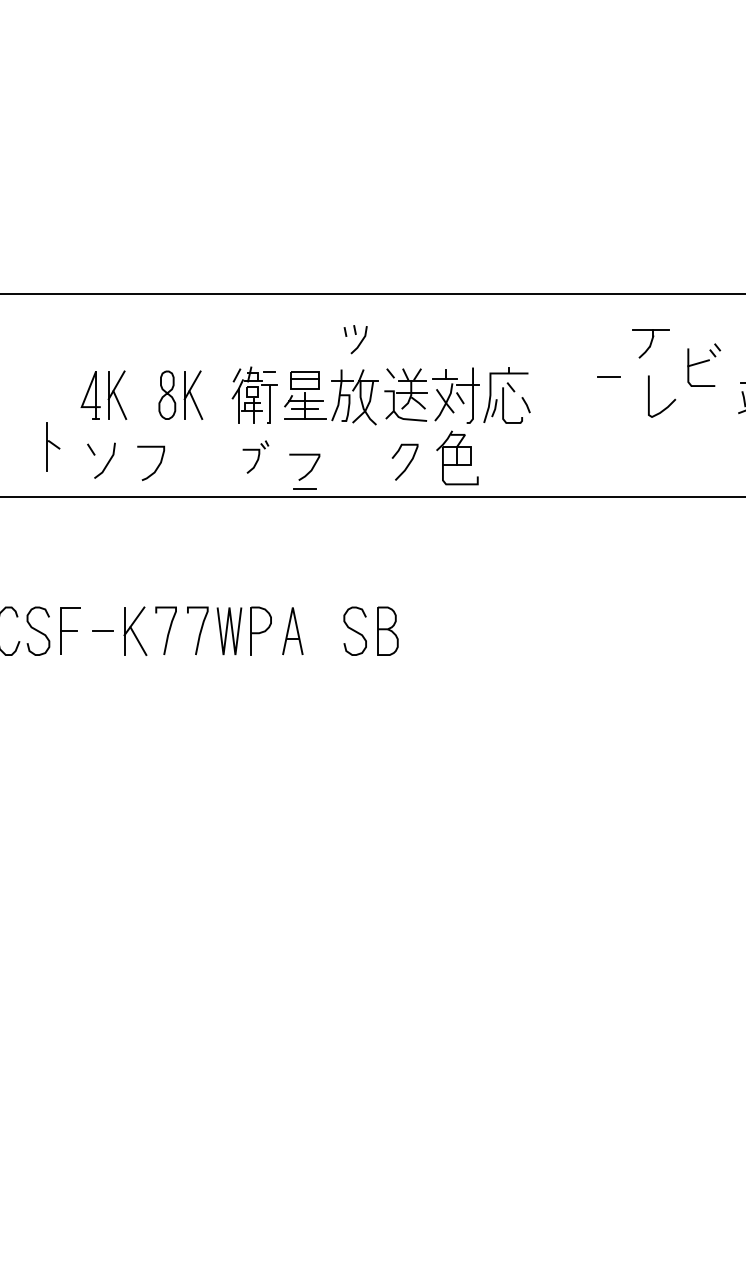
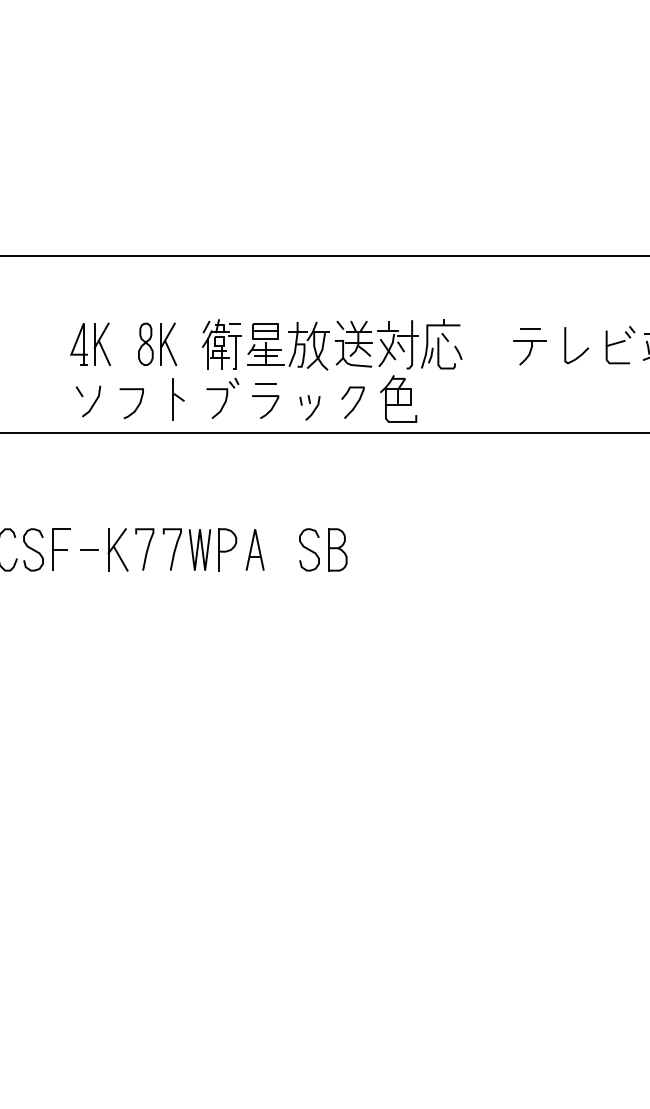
part: (355, 339) -> (309, 407), moved
part: (650, 343) -> (529, 352), moved
part: (704, 365) -> (620, 345), moved
part: (53, 447) -> (178, 399), moved
part: (255, 456) -> (222, 397), size x1.43
line: (304, 488) -> (265, 383), moved

